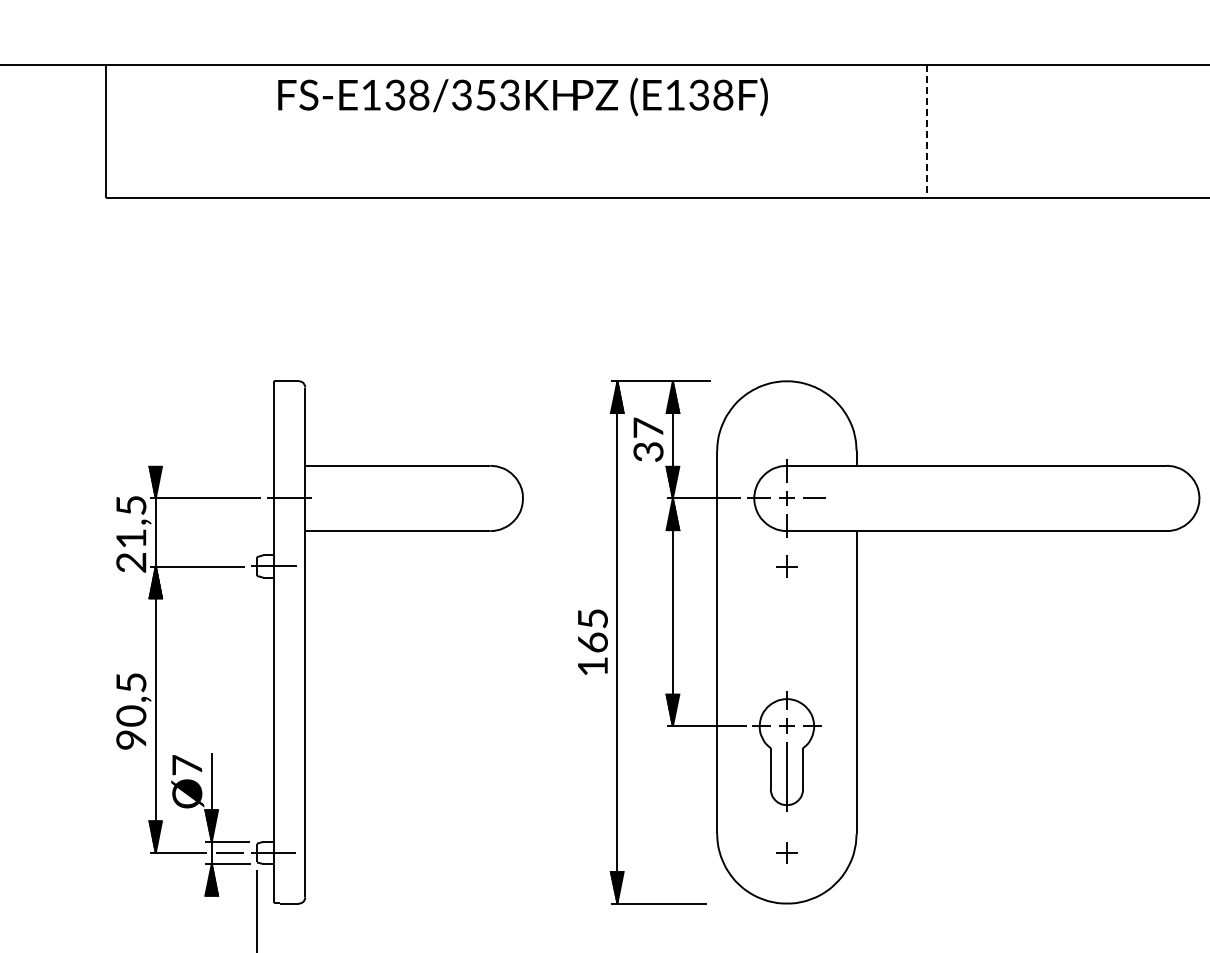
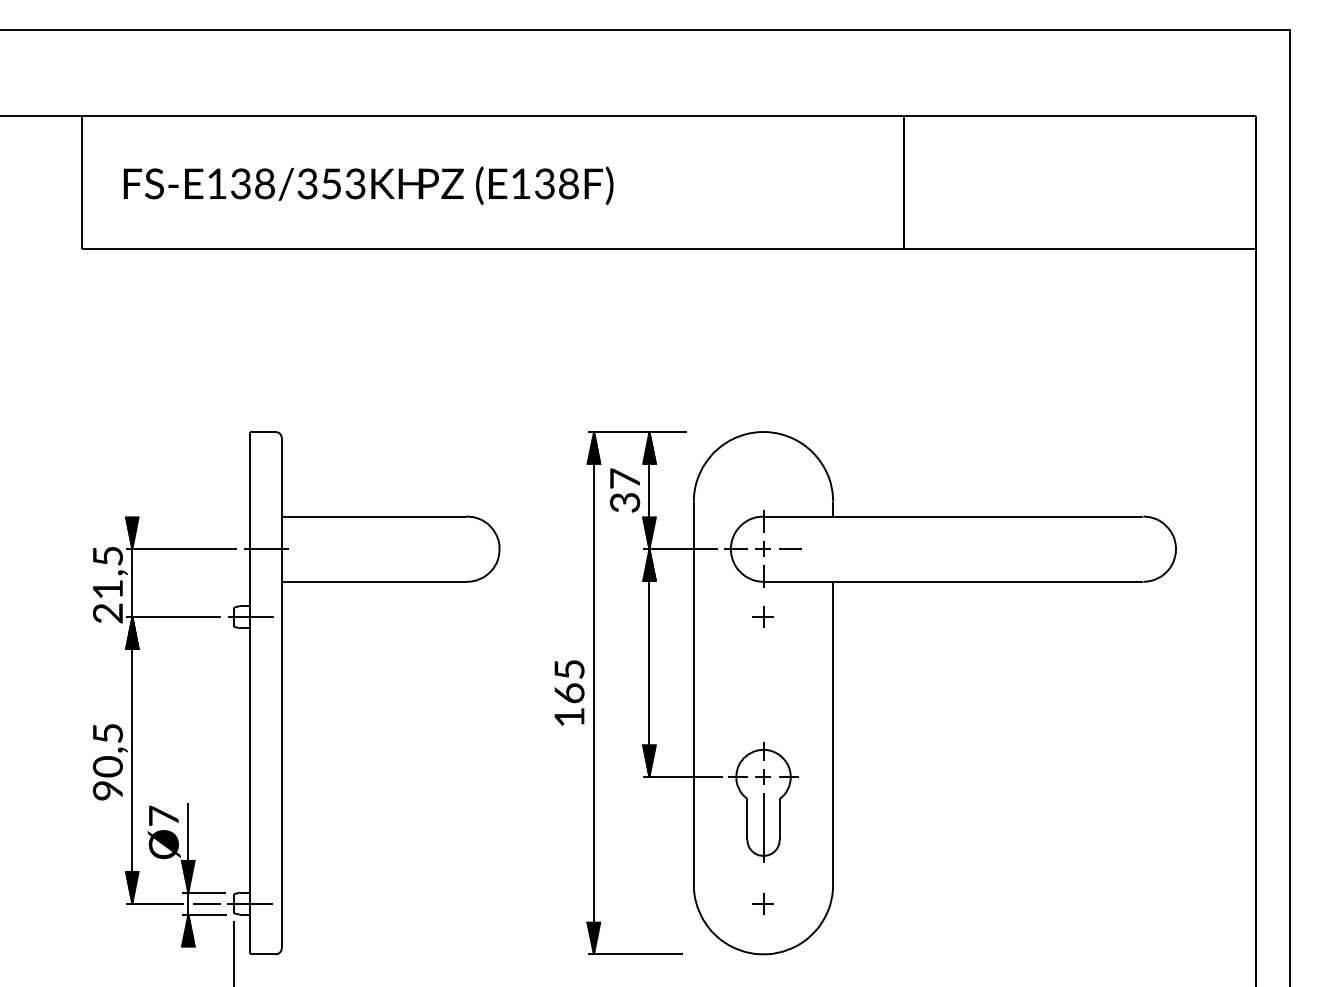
text: (522, 96) -> (368, 185), moved
line: (926, 131) -> (903, 182), dashed -> solid

